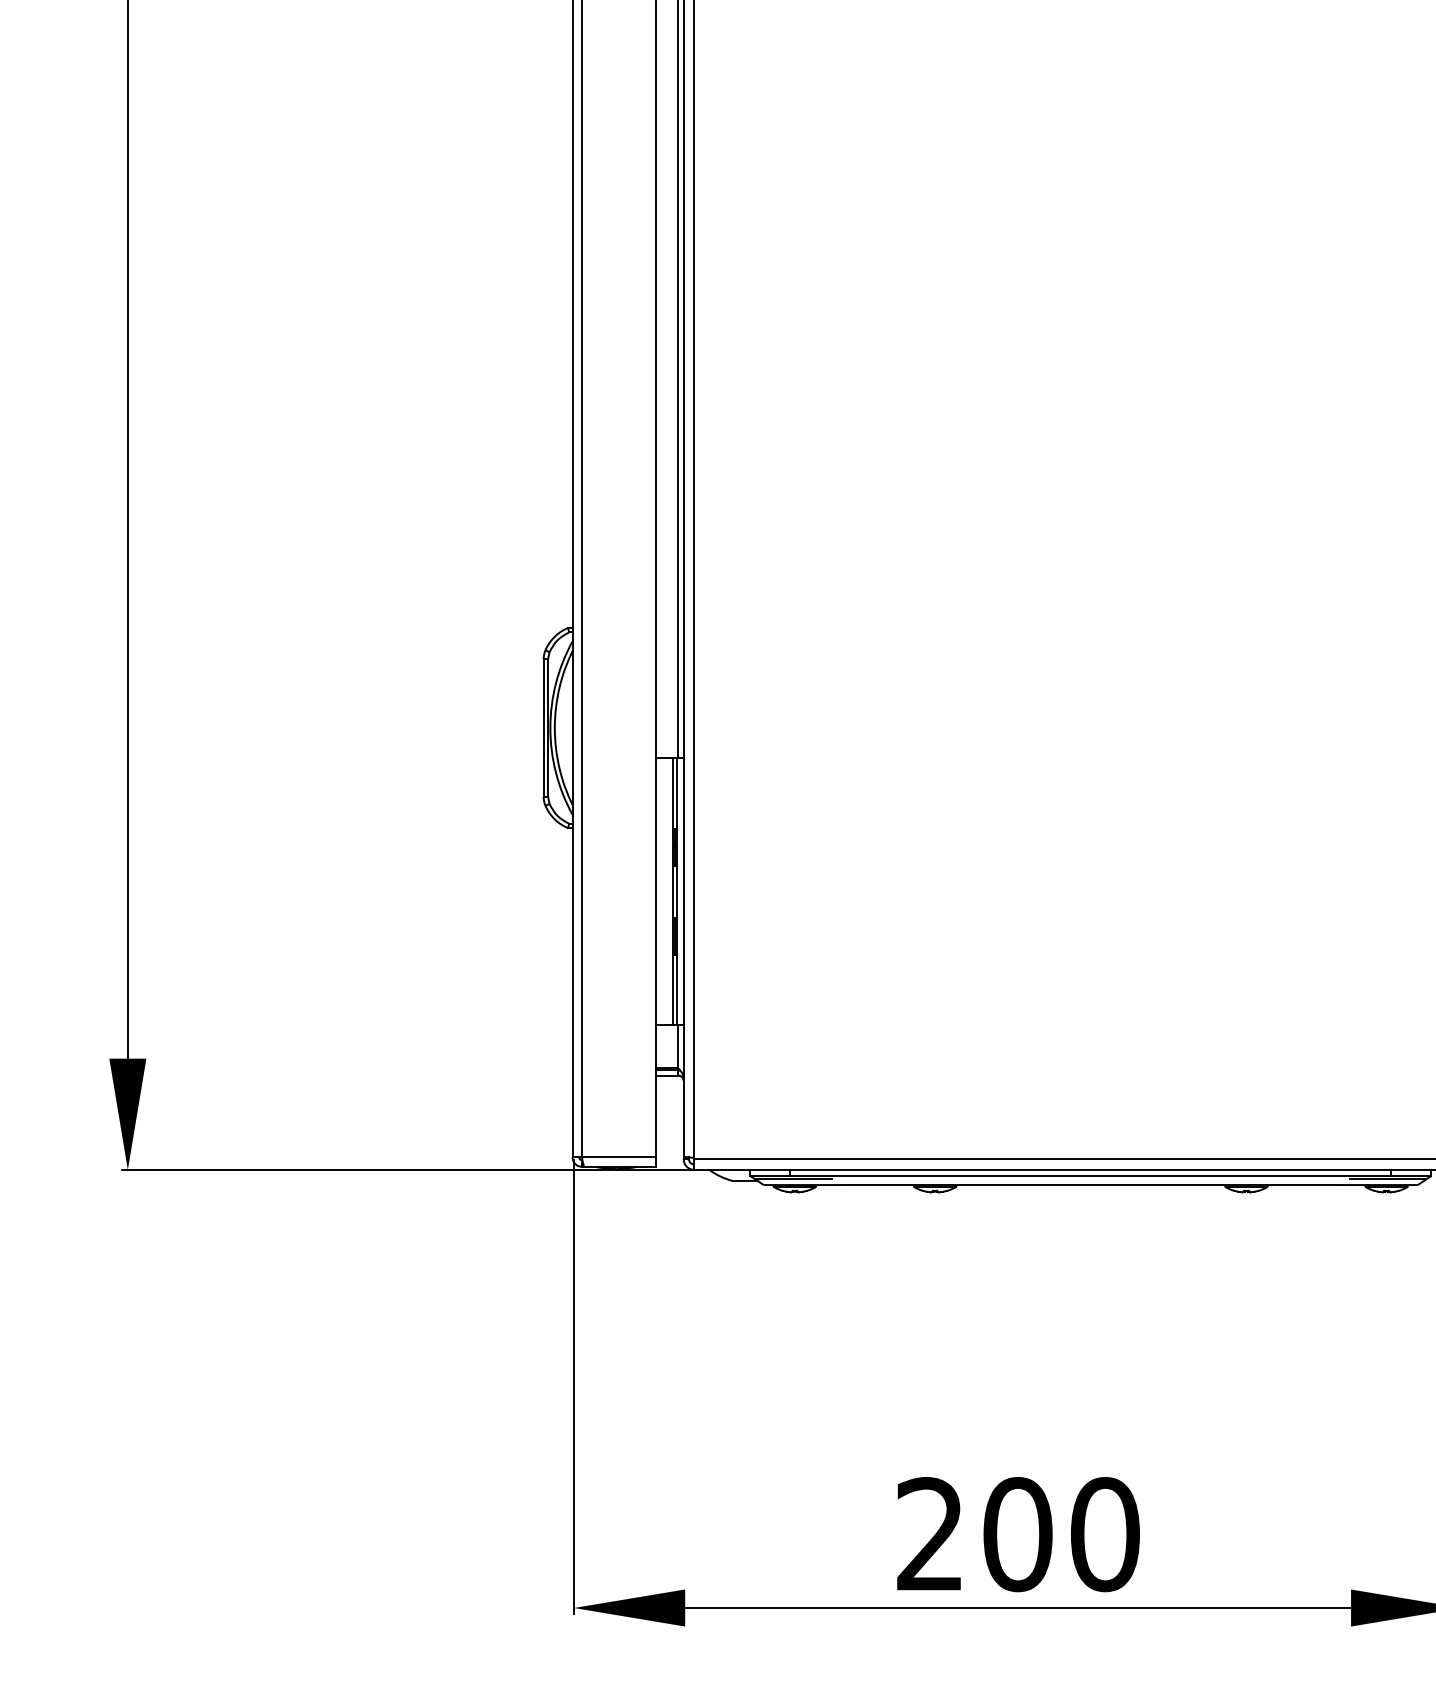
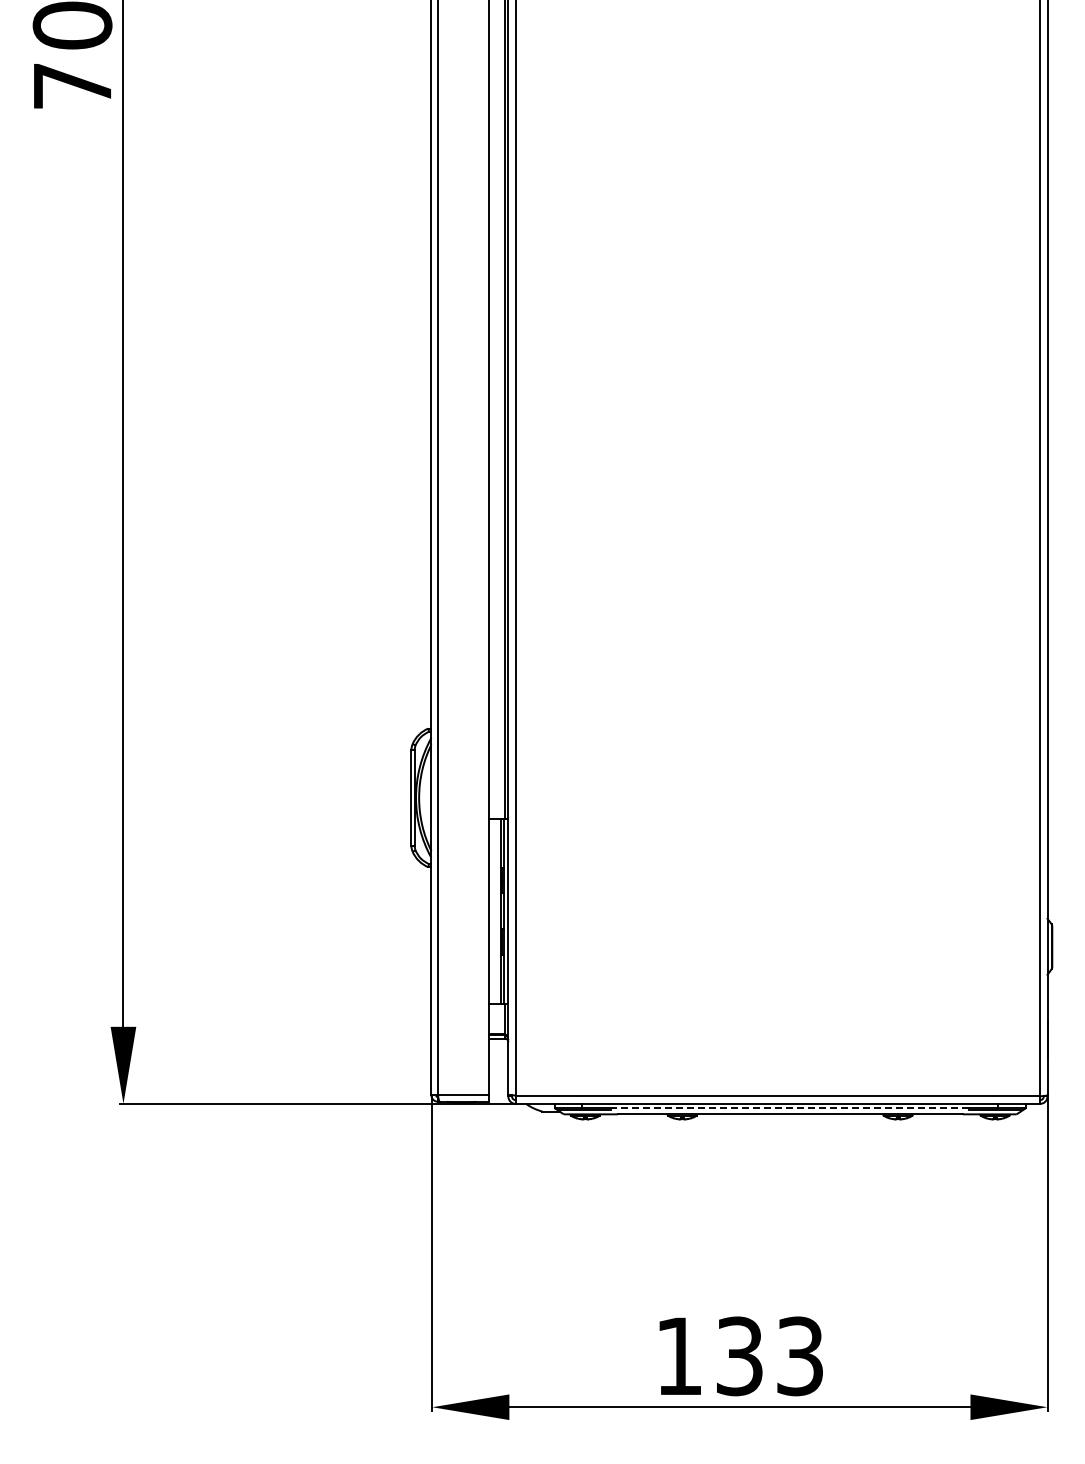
line: (1091, 1176) -> (790, 1108), solid -> dashed
text: (1018, 1534) -> (740, 1356), 200 -> 133

